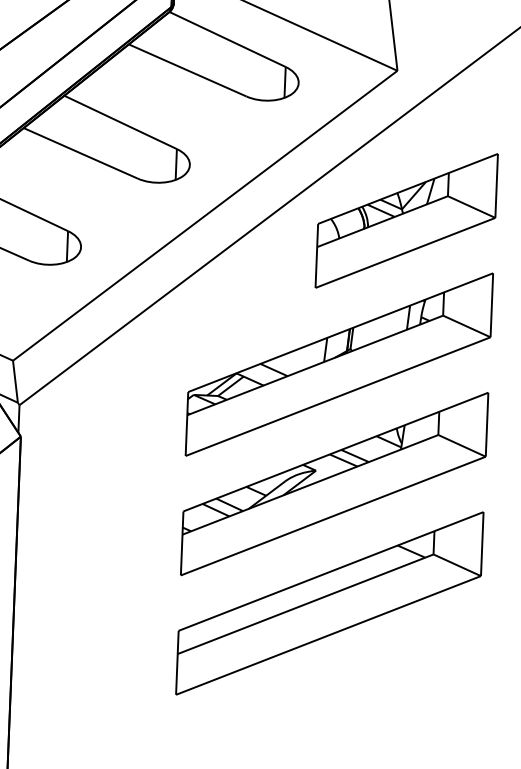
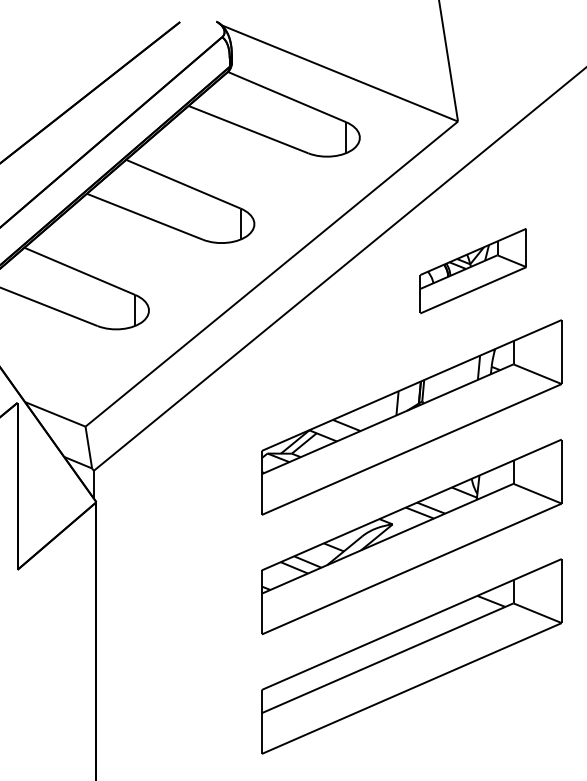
part: (406, 220) -> (473, 270), size x0.6

